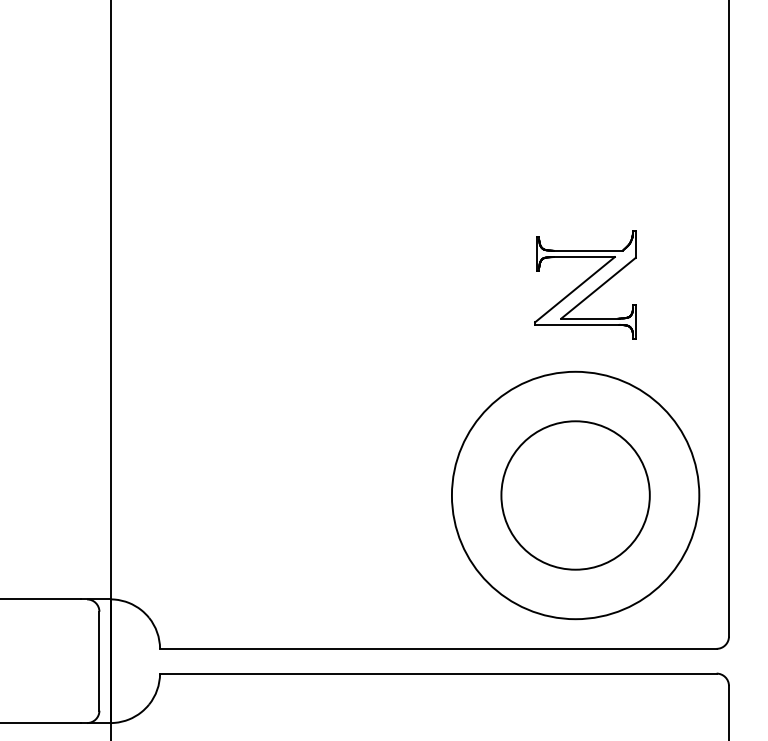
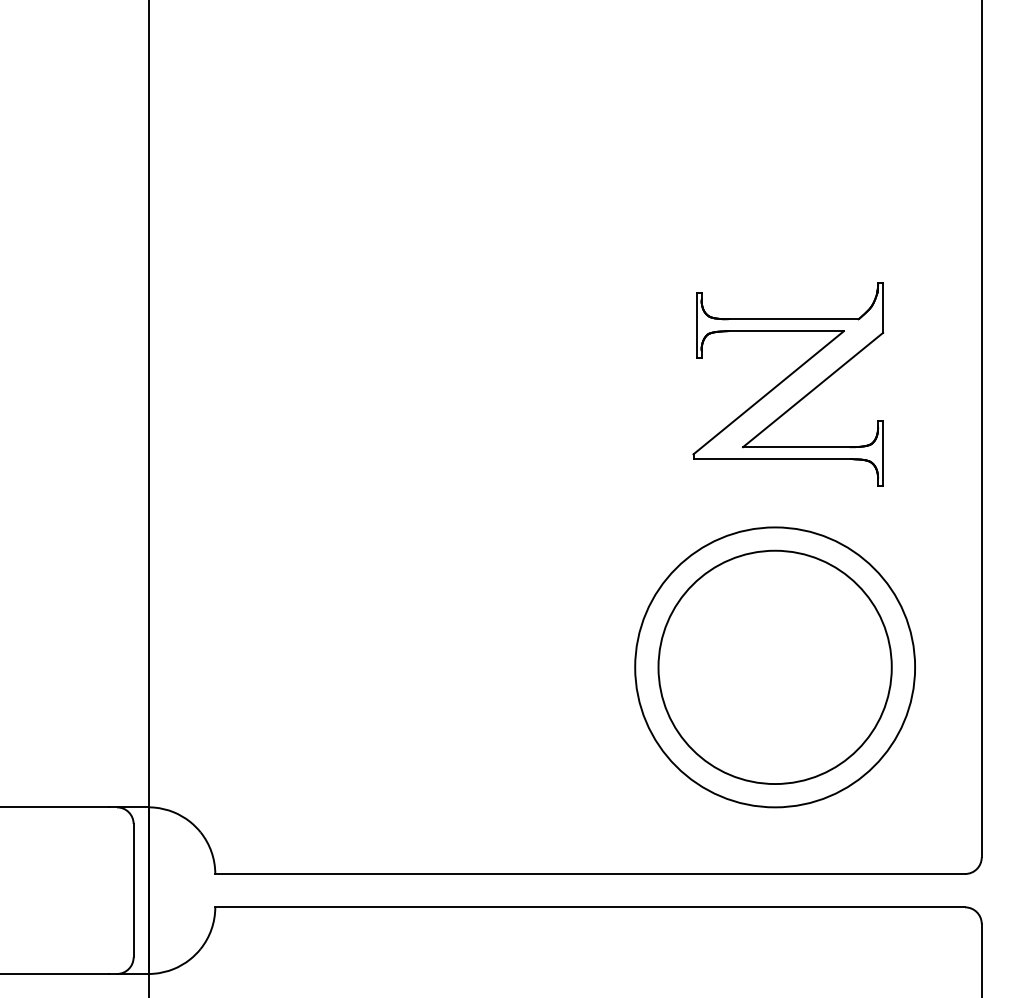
part: (585, 284) -> (788, 383), size x1.4
circle: (575, 495) -> (774, 667), size x0.7
circle: (575, 495) -> (775, 667), size x1.4

